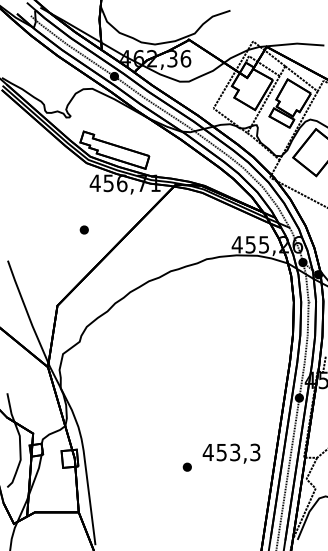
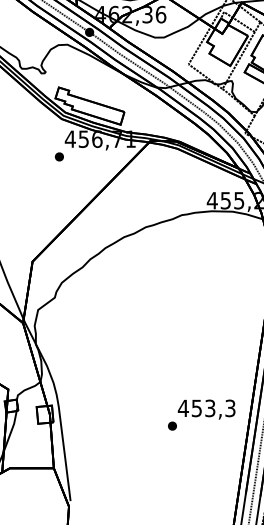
part: (83, 229) -> (58, 156), moved
part: (186, 466) -> (171, 425), moved

